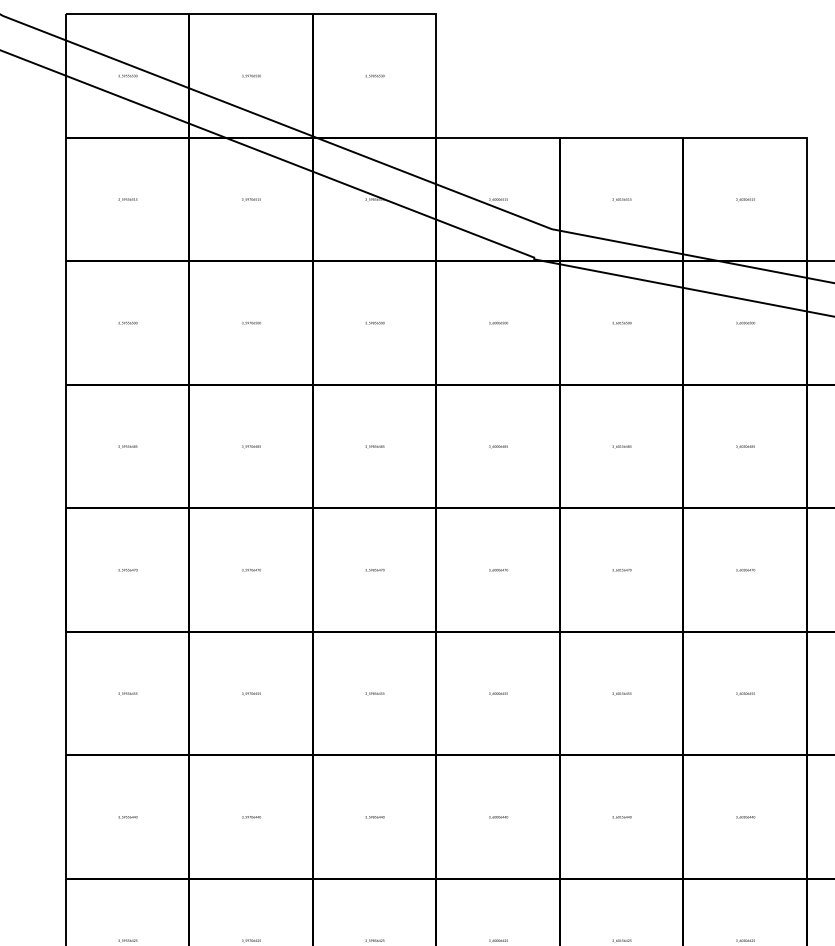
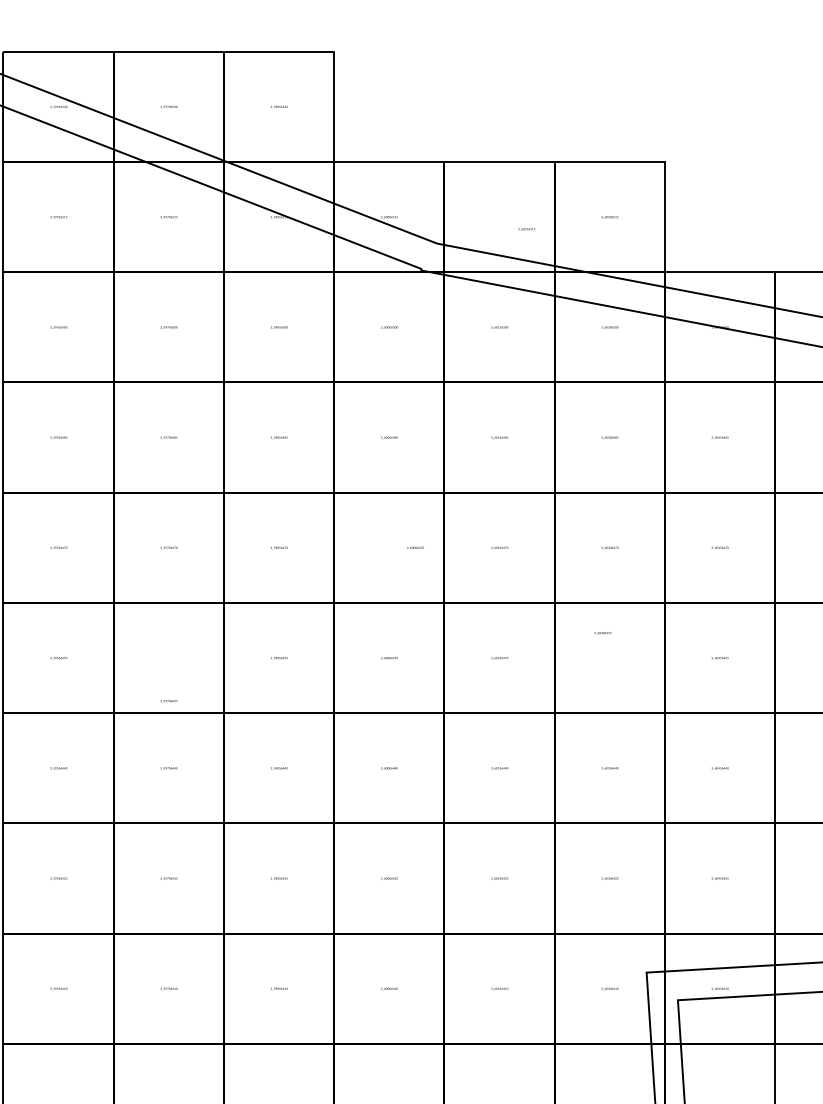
text: (621, 199) -> (526, 229), moved
text: (498, 569) -> (415, 547), moved
text: (250, 694) -> (168, 701), moved
text: (745, 694) -> (602, 633), moved

